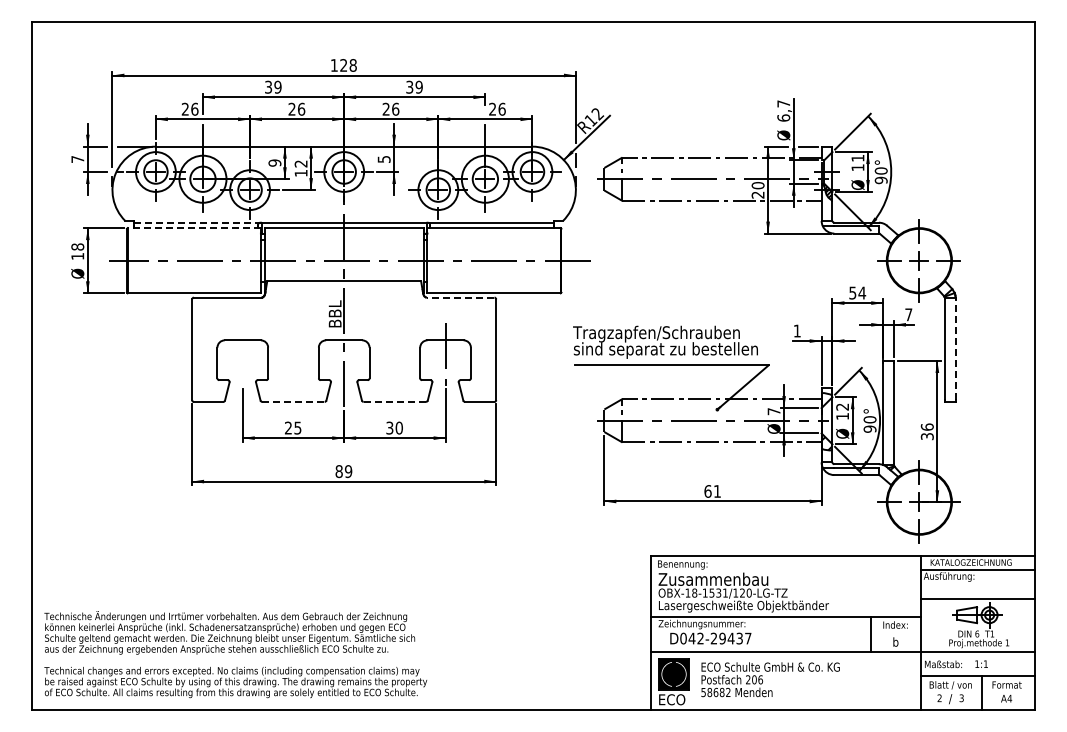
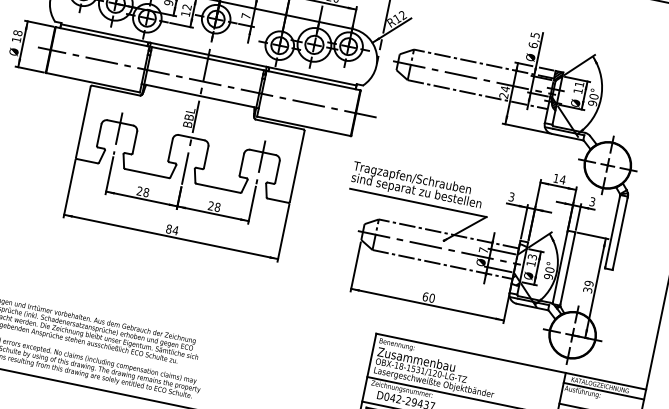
text: (783, 103) -> (535, 35), 6,7 -> 6,5
hatch: (826, 153) -> (558, 76), added
text: (383, 159) -> (245, 16), 5 -> 7
text: (757, 185) -> (504, 88), 20 -> 24
line: (198, 222) -> (106, 33), dashed -> solid
line: (194, 228) -> (102, 37), dashed -> solid
text: (852, 292) -> (556, 178), 54 -> 14
line: (460, 297) -> (279, 124), dashed -> solid
text: (908, 314) -> (592, 201), 7 -> 3
text: (796, 330) -> (511, 196), 1 -> 3
line: (955, 349) -> (620, 233), dashed -> solid
line: (242, 355) -> (117, 133), added
line: (293, 401) -> (147, 173), dashed -> solid
line: (395, 401) -> (218, 188), dashed -> solid
text: (842, 406) -> (532, 256), 12 -> 13
text: (926, 426) -> (588, 283), 36 -> 39
text: (297, 427) -> (146, 192), 25 -> 28
text: (394, 428) -> (214, 206), 30 -> 28
text: (348, 471) -> (175, 230), 89 -> 84
text: (717, 491) -> (432, 298), 61 -> 60

